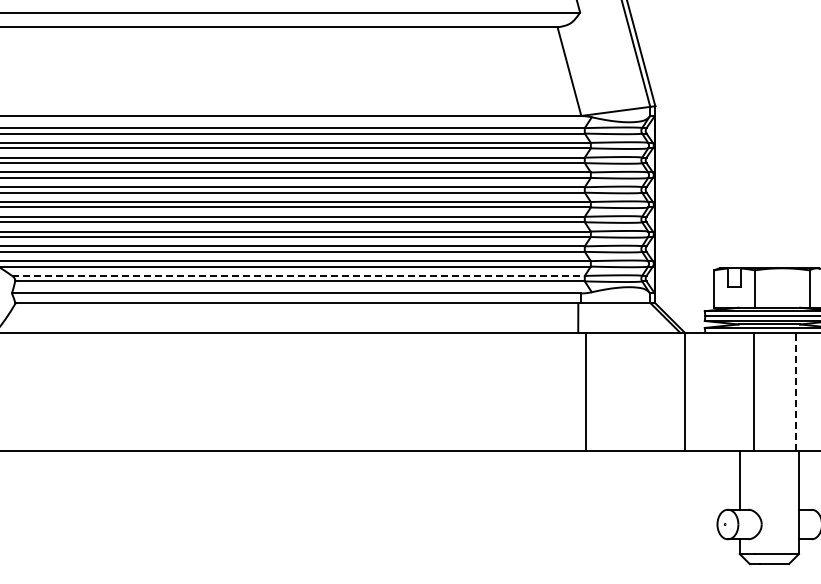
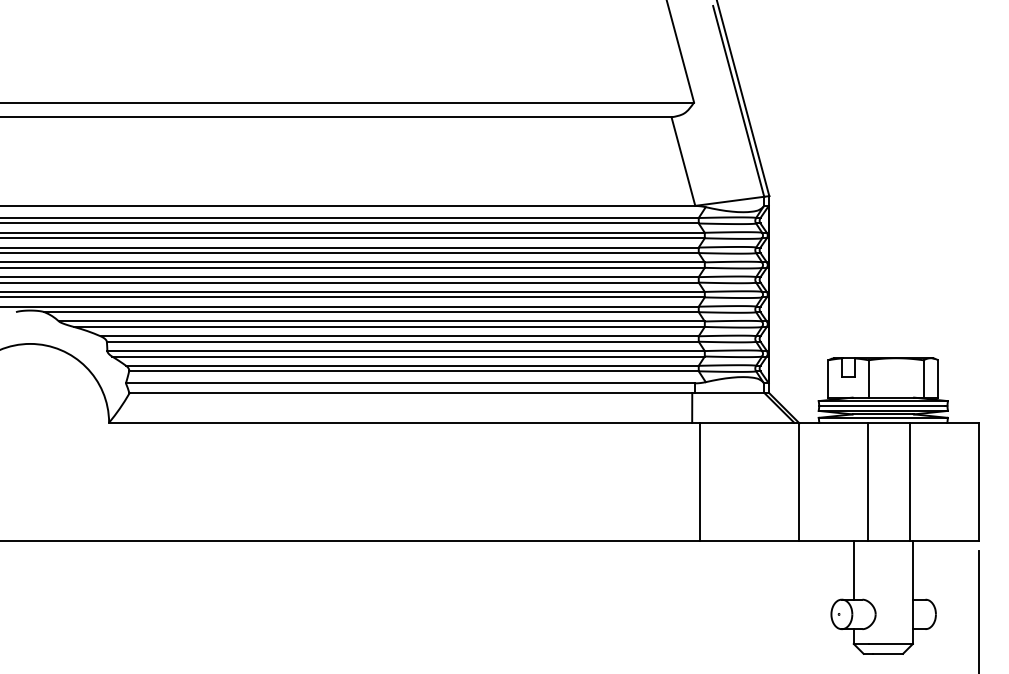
line: (298, 275) -> (412, 365), dashed -> solid
line: (795, 391) -> (909, 481), dashed -> solid

